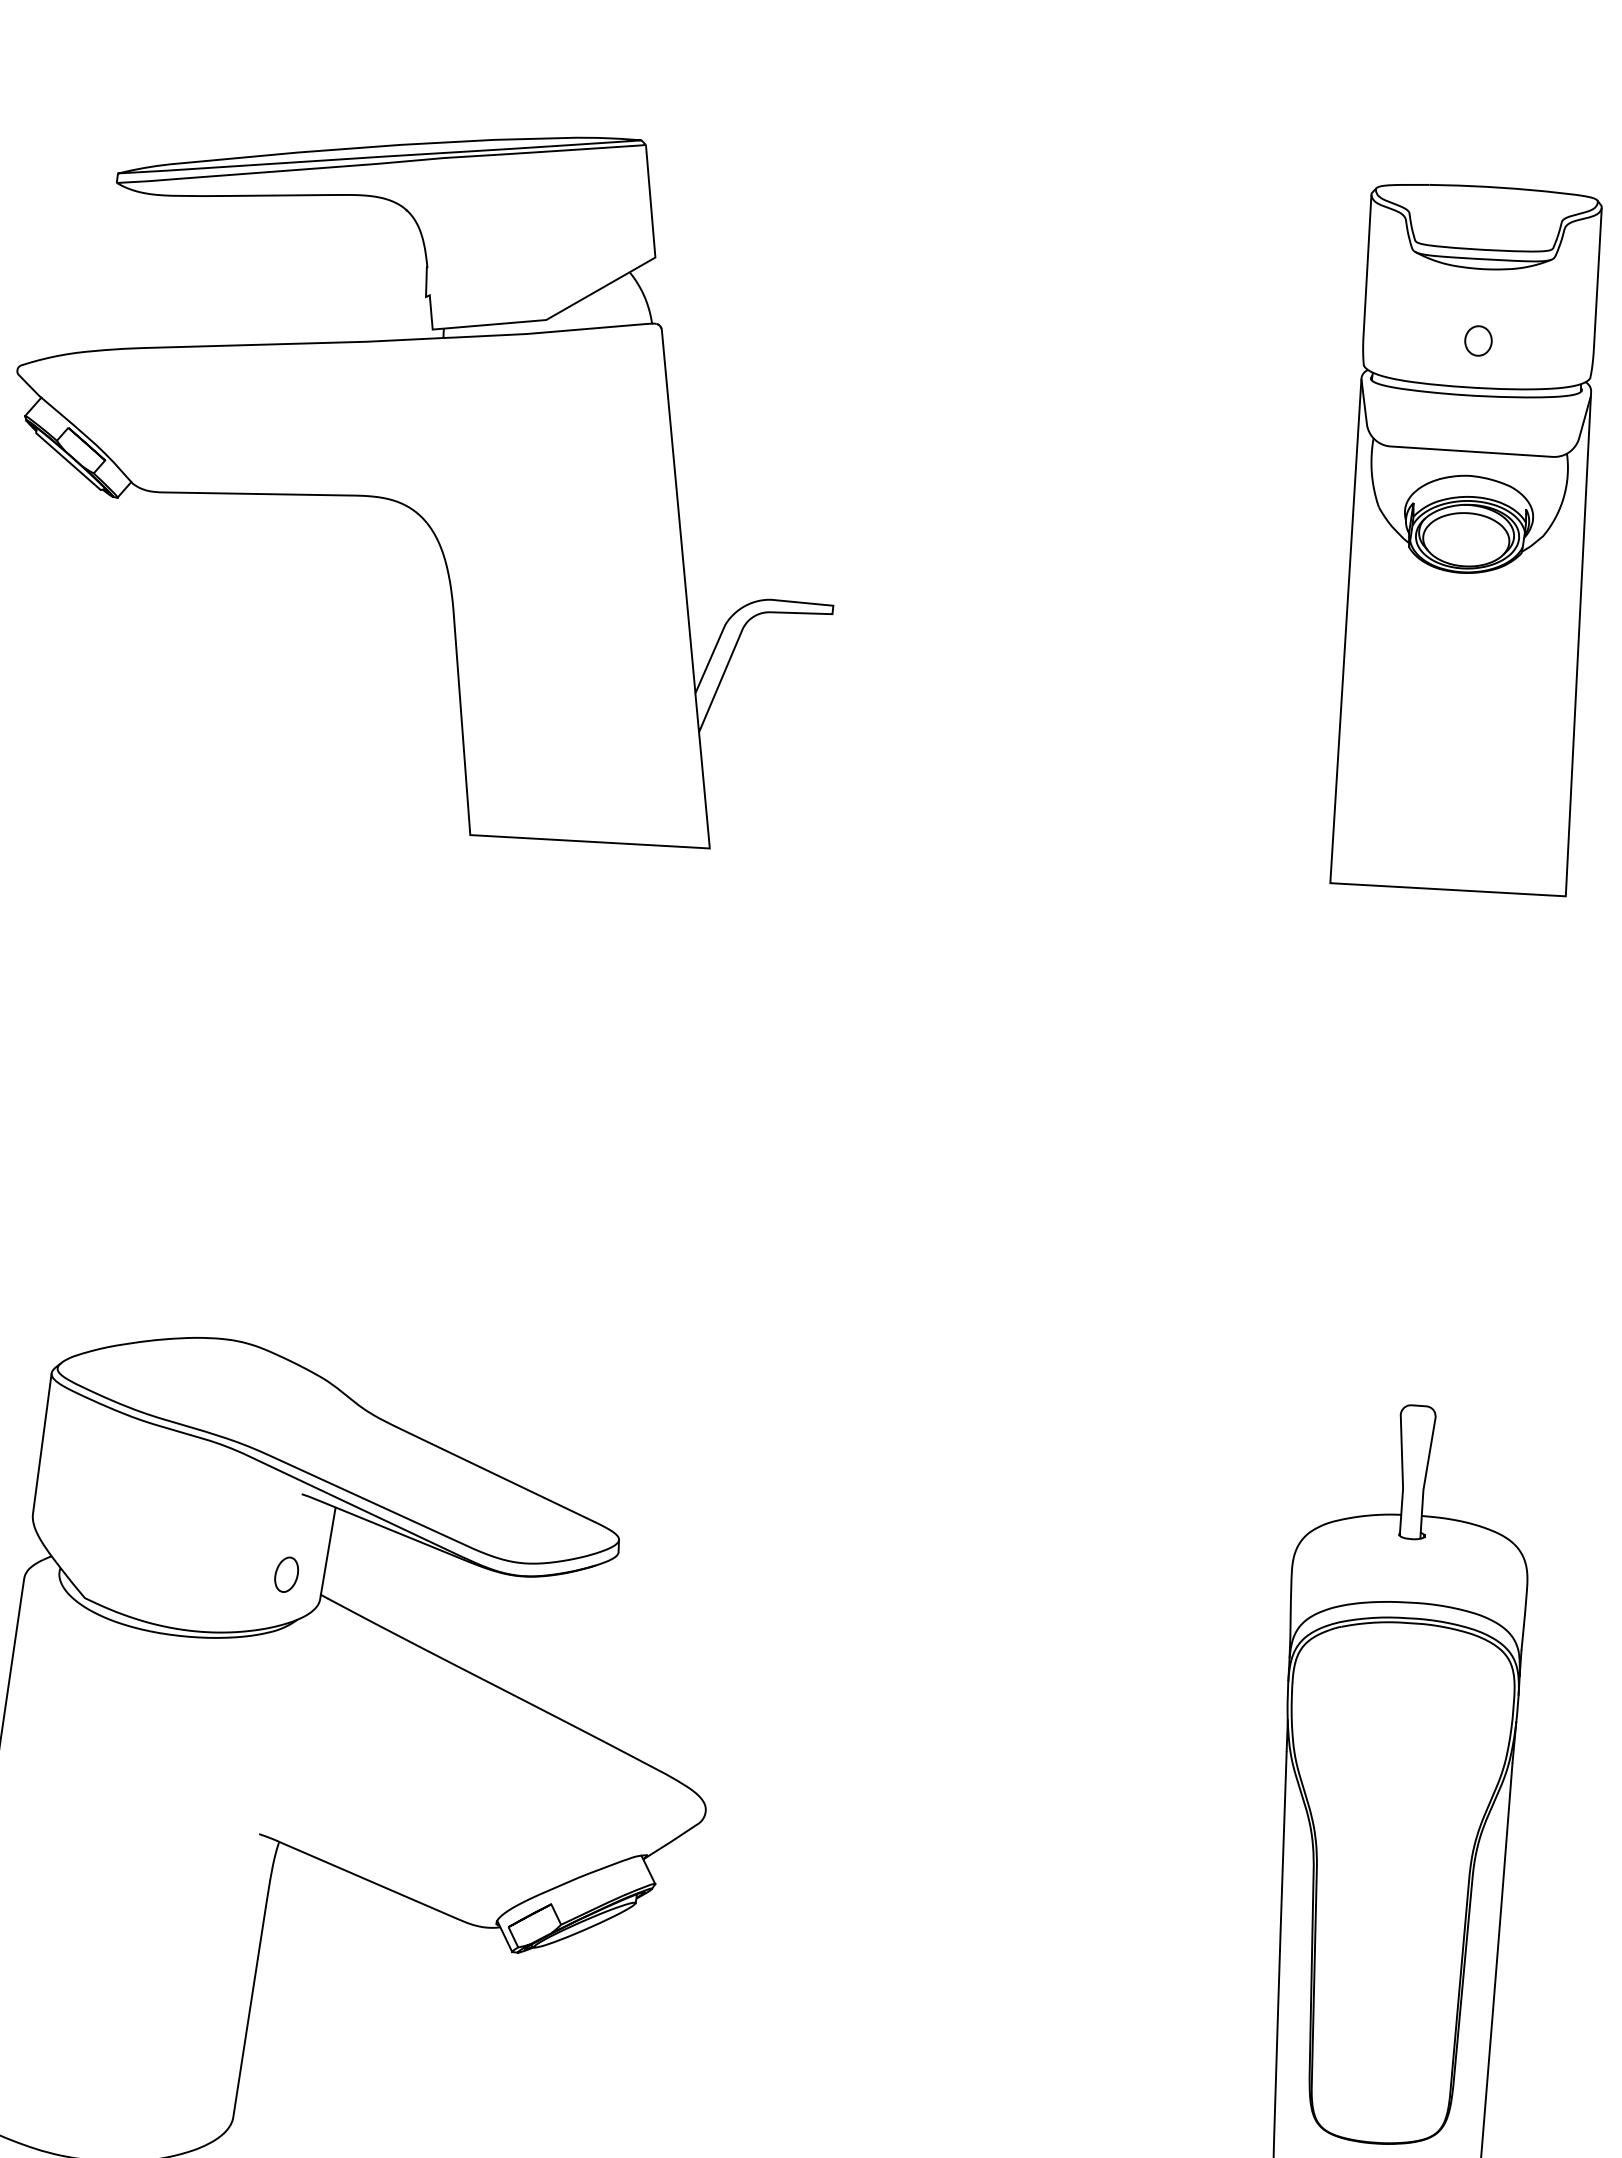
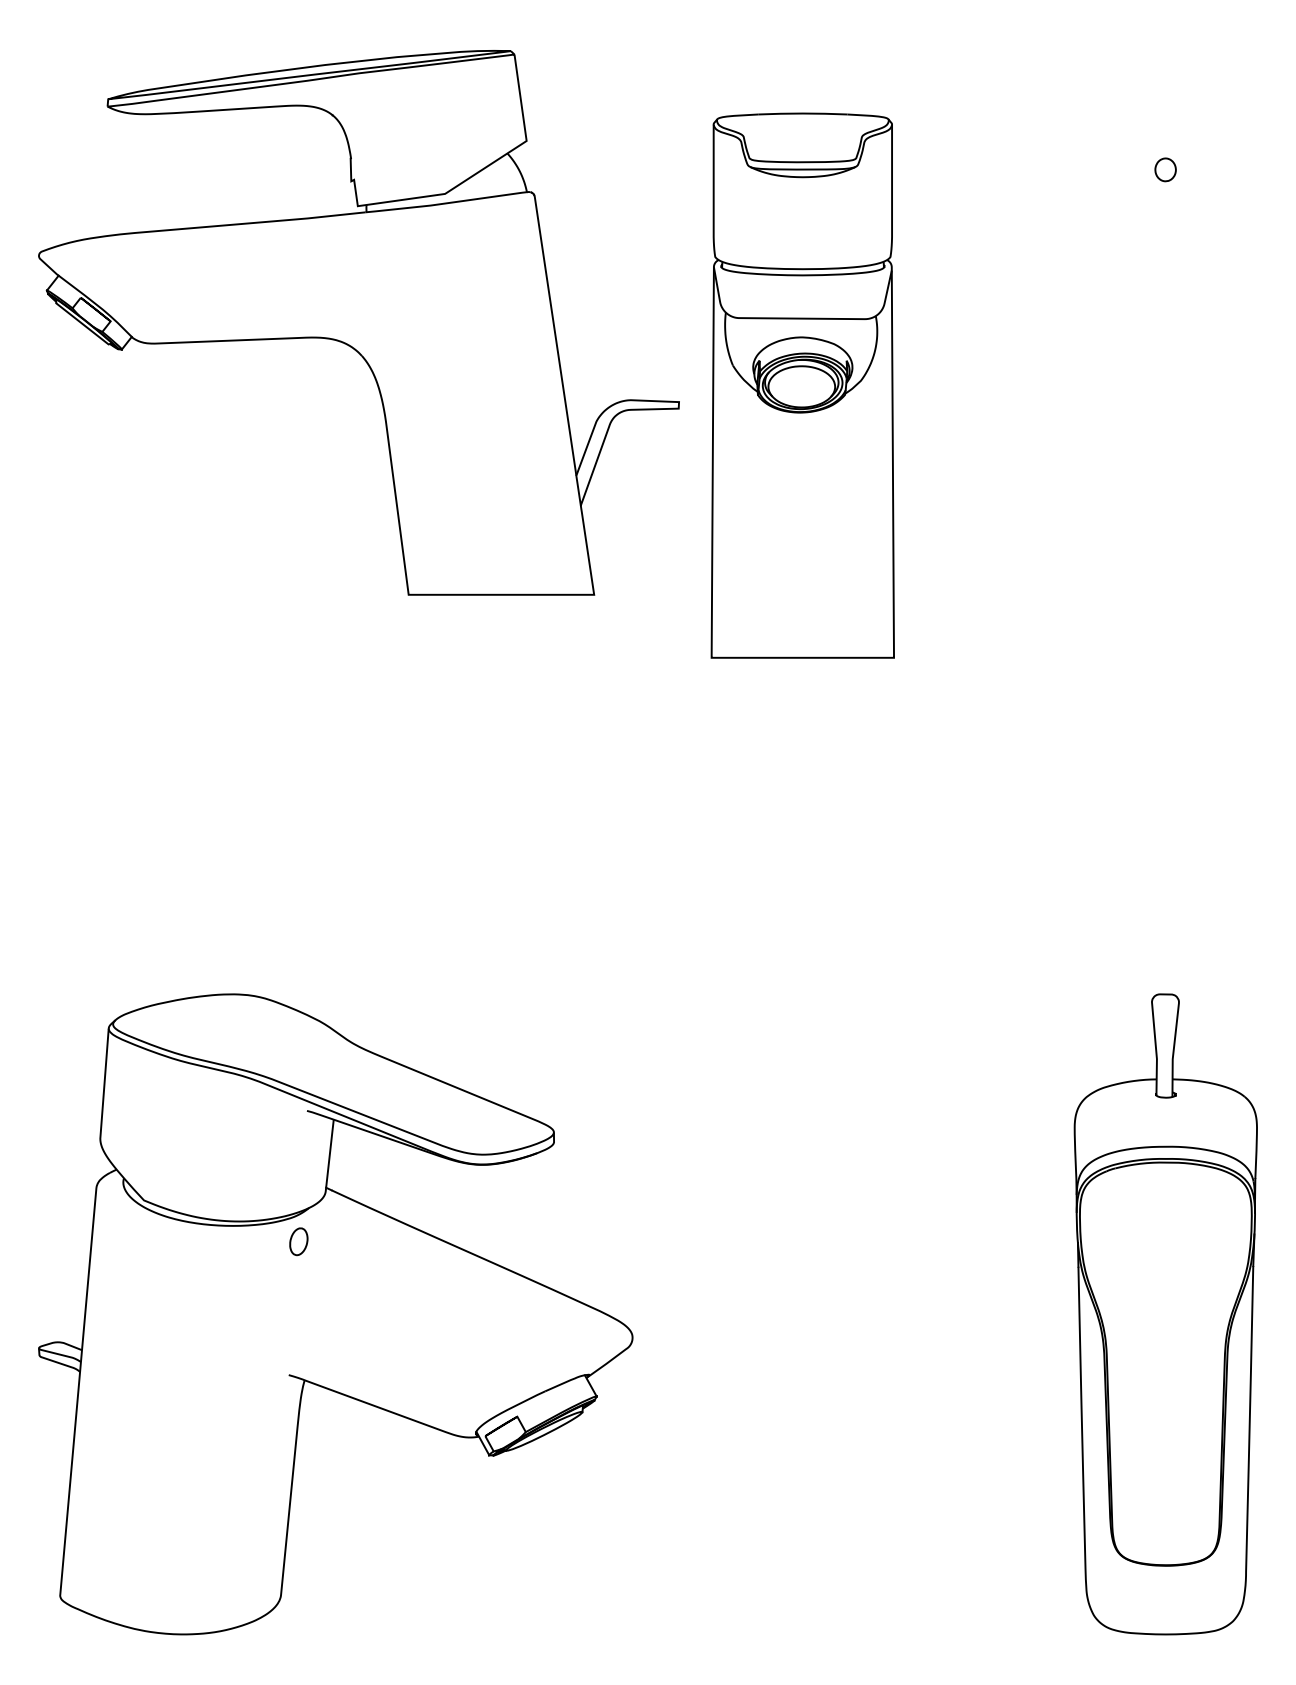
part: (1467, 538) -> (802, 385), moved
part: (286, 1574) -> (298, 1241), moved

